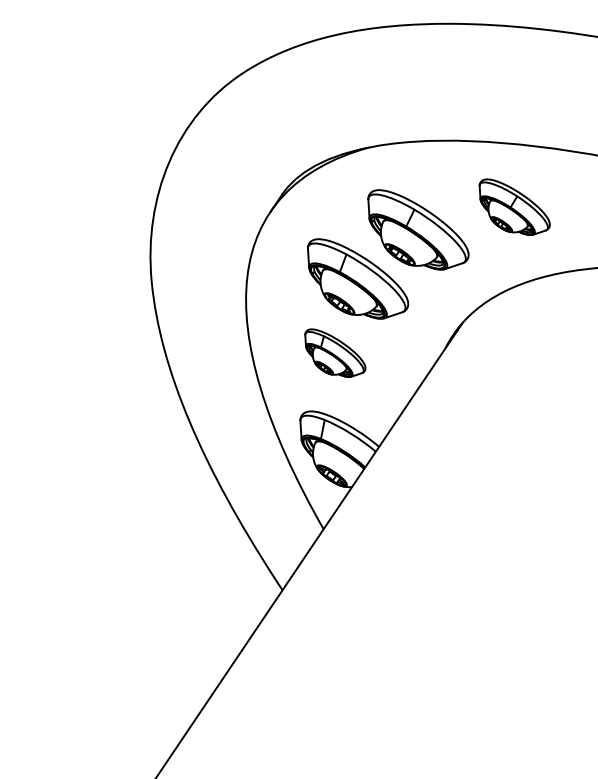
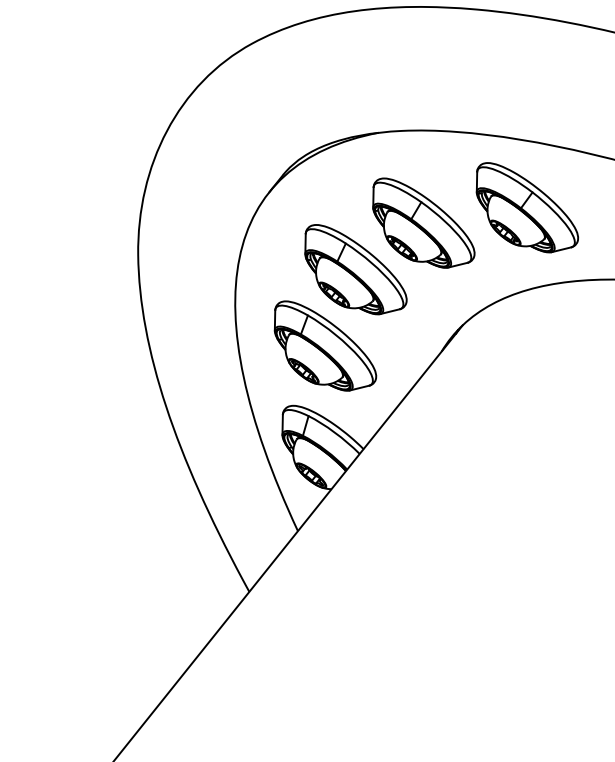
part: (514, 206) -> (527, 207), size x1.43
part: (335, 352) -> (325, 345), size x1.67

